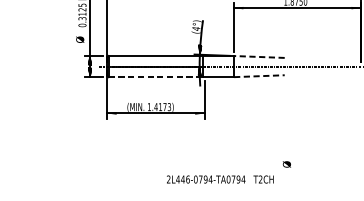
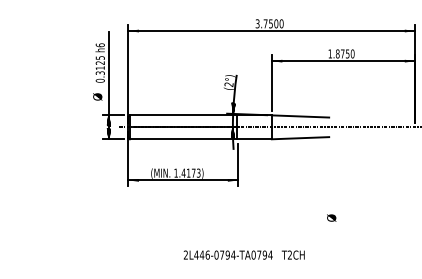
text: (195, 28) -> (228, 84), (4°) -> (2°)
line: (259, 57) -> (300, 116), dashed -> solid
line: (259, 76) -> (300, 138), dashed -> solid
line: (155, 77) -> (183, 139), dashed -> solid
text: (286, 163) -> (331, 217), moved
text: (219, 178) -> (243, 254), moved

